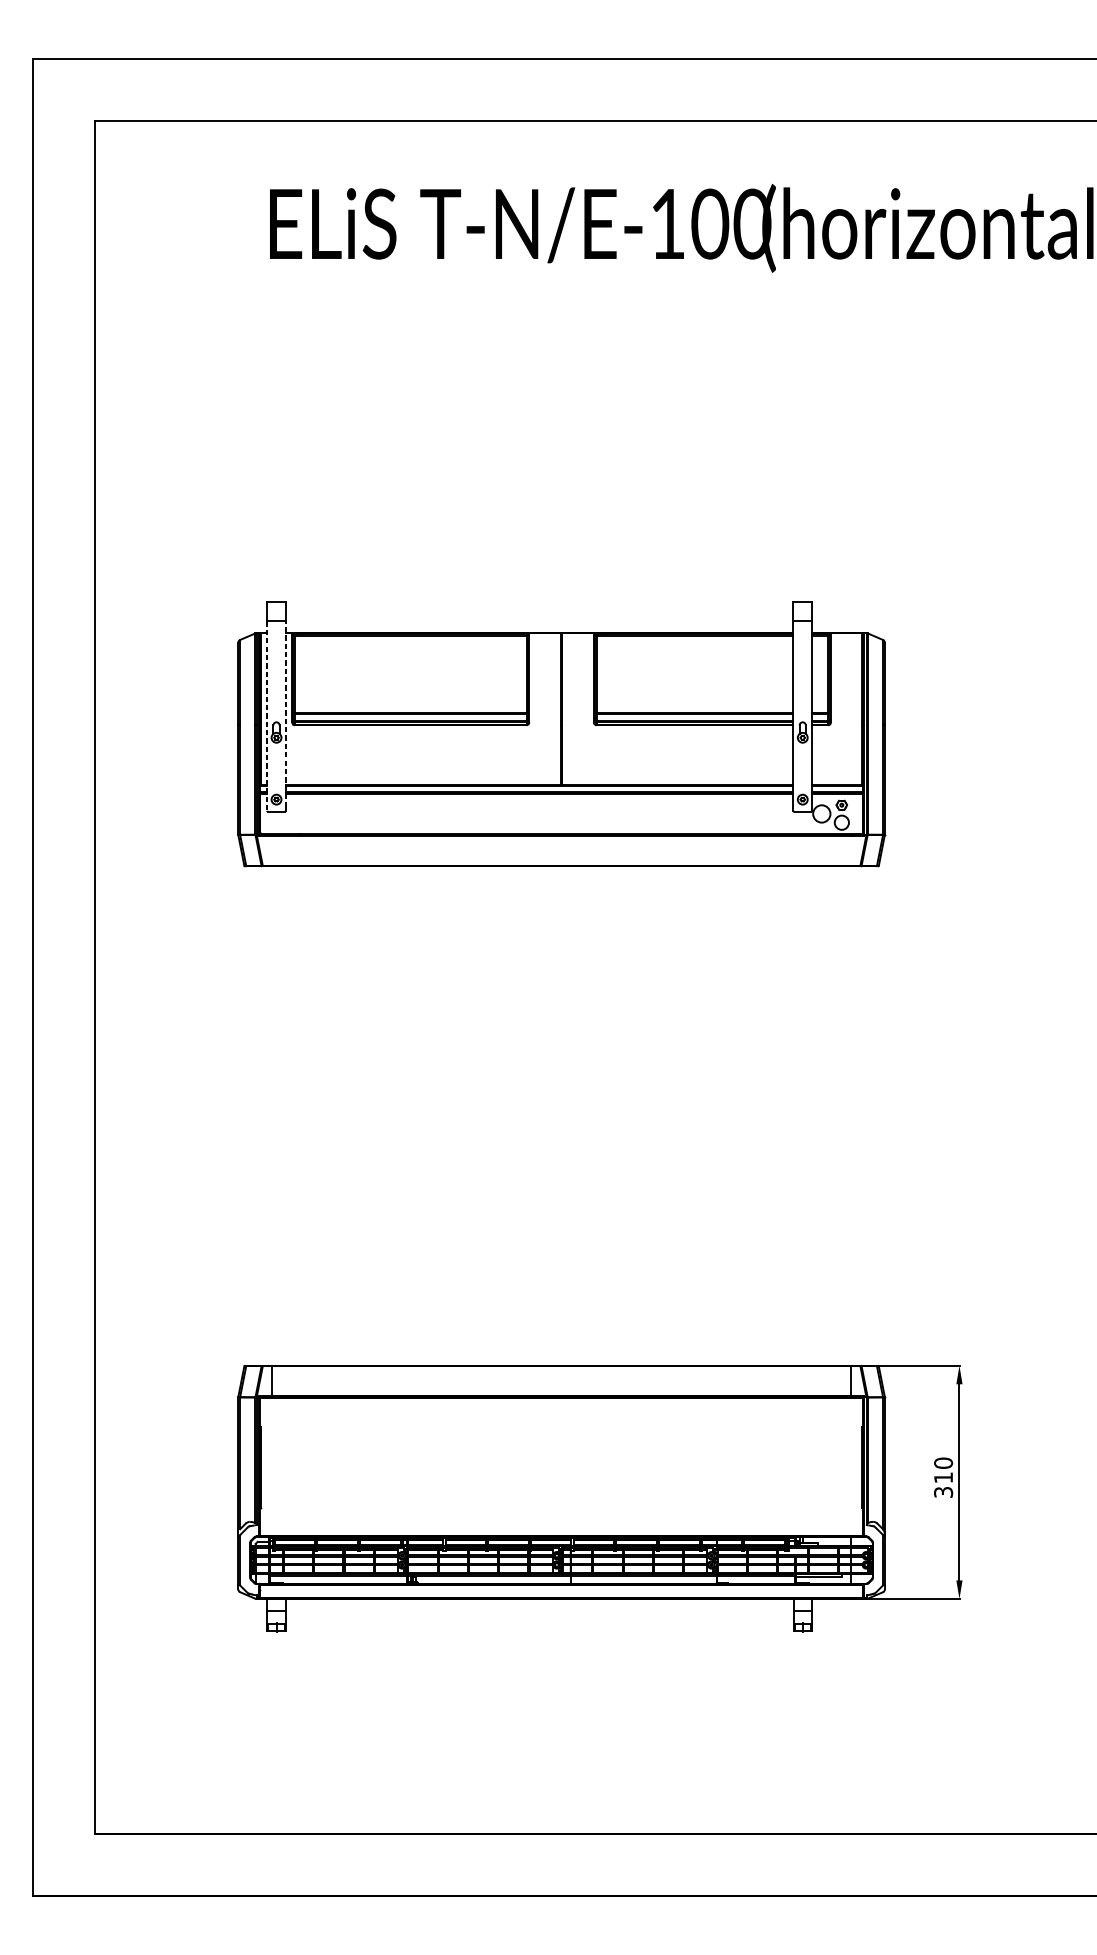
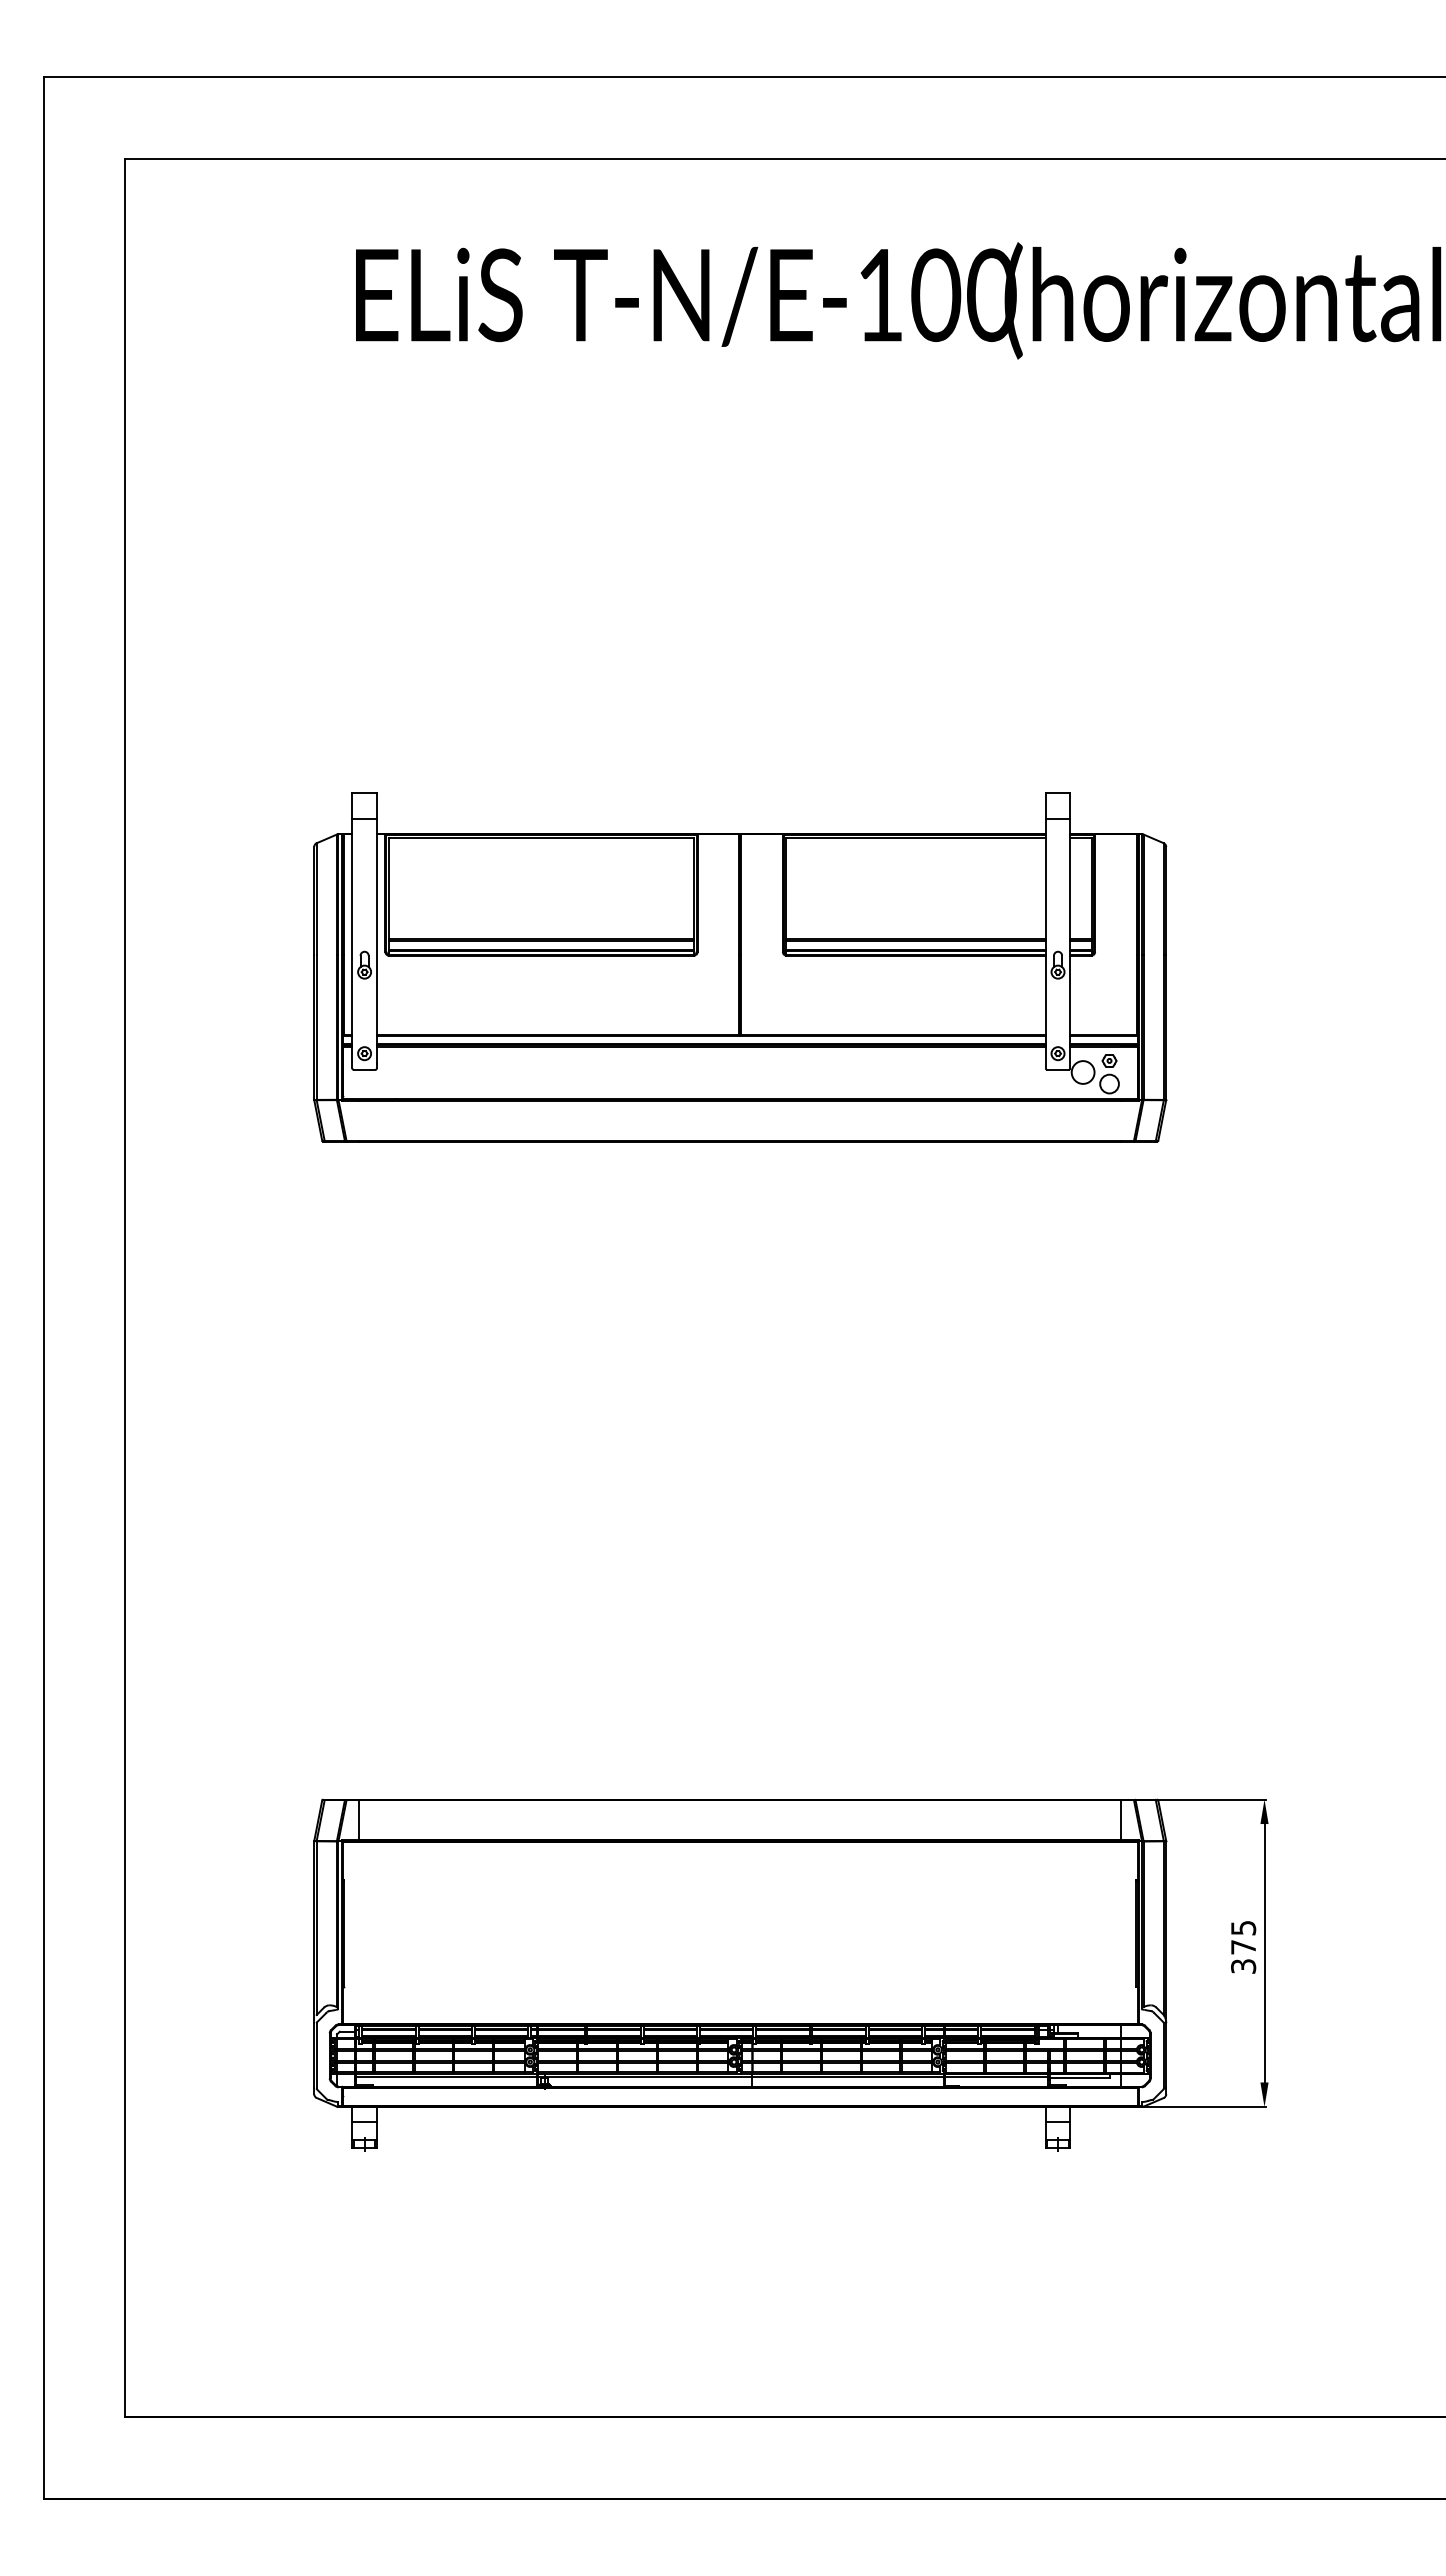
line: (285, 714) -> (376, 941), dashed -> solid
line: (267, 716) -> (352, 943), dashed -> solid
text: (943, 1470) -> (1243, 1937), 310 -> 375

